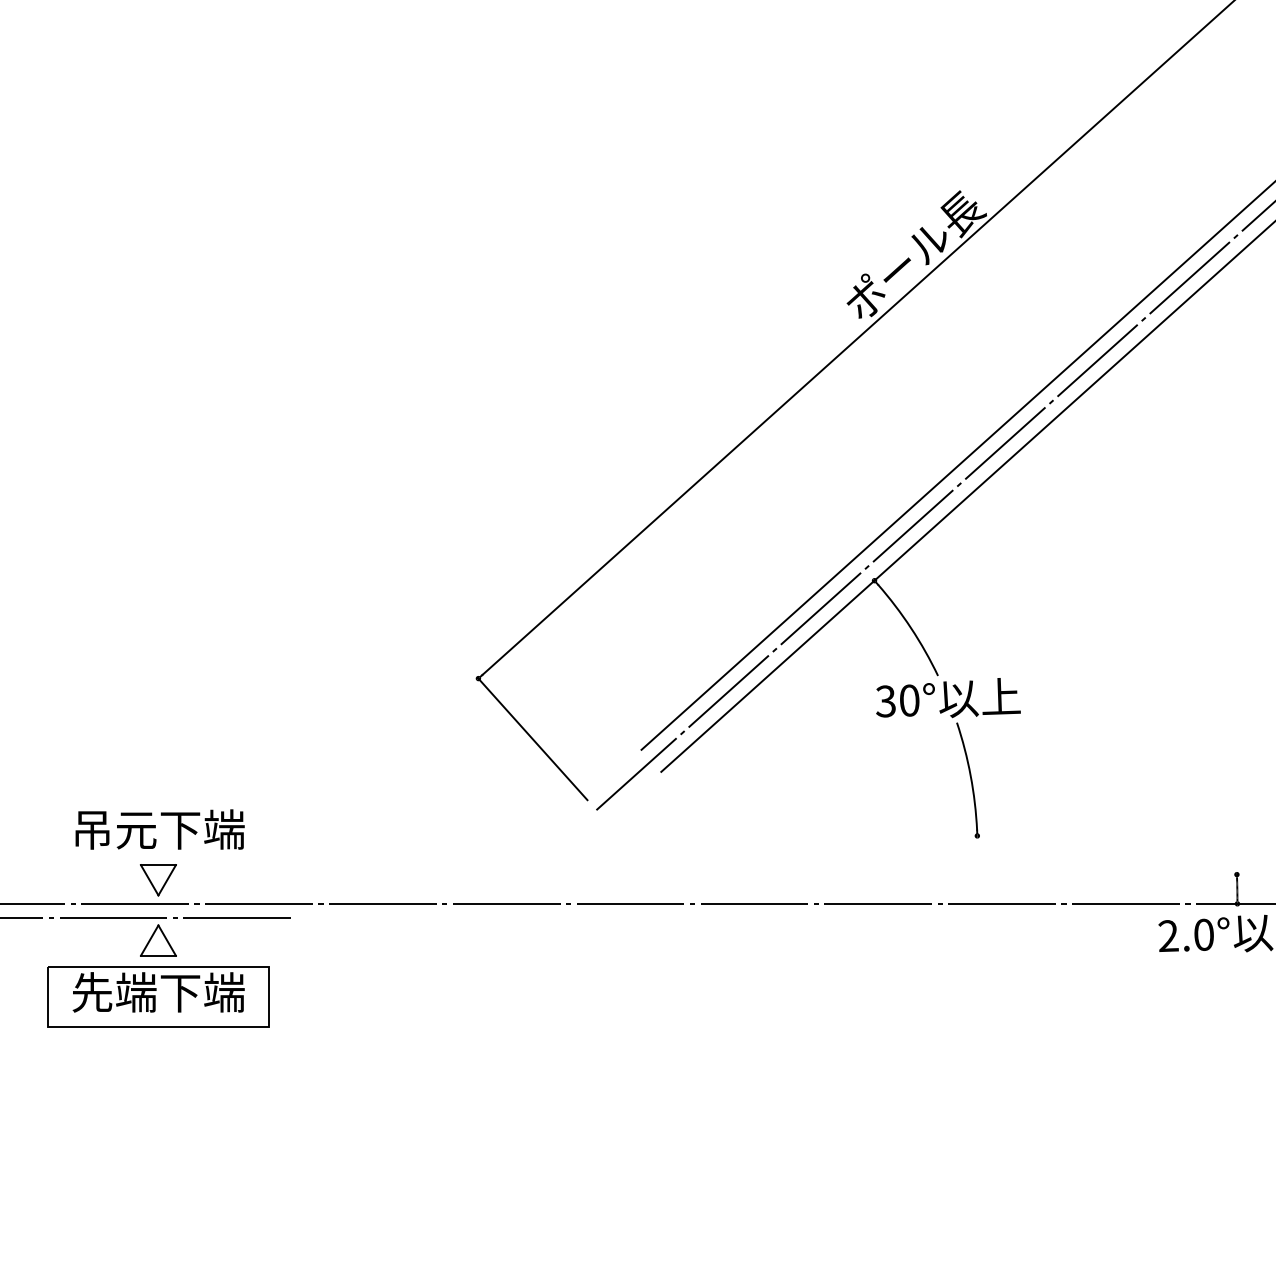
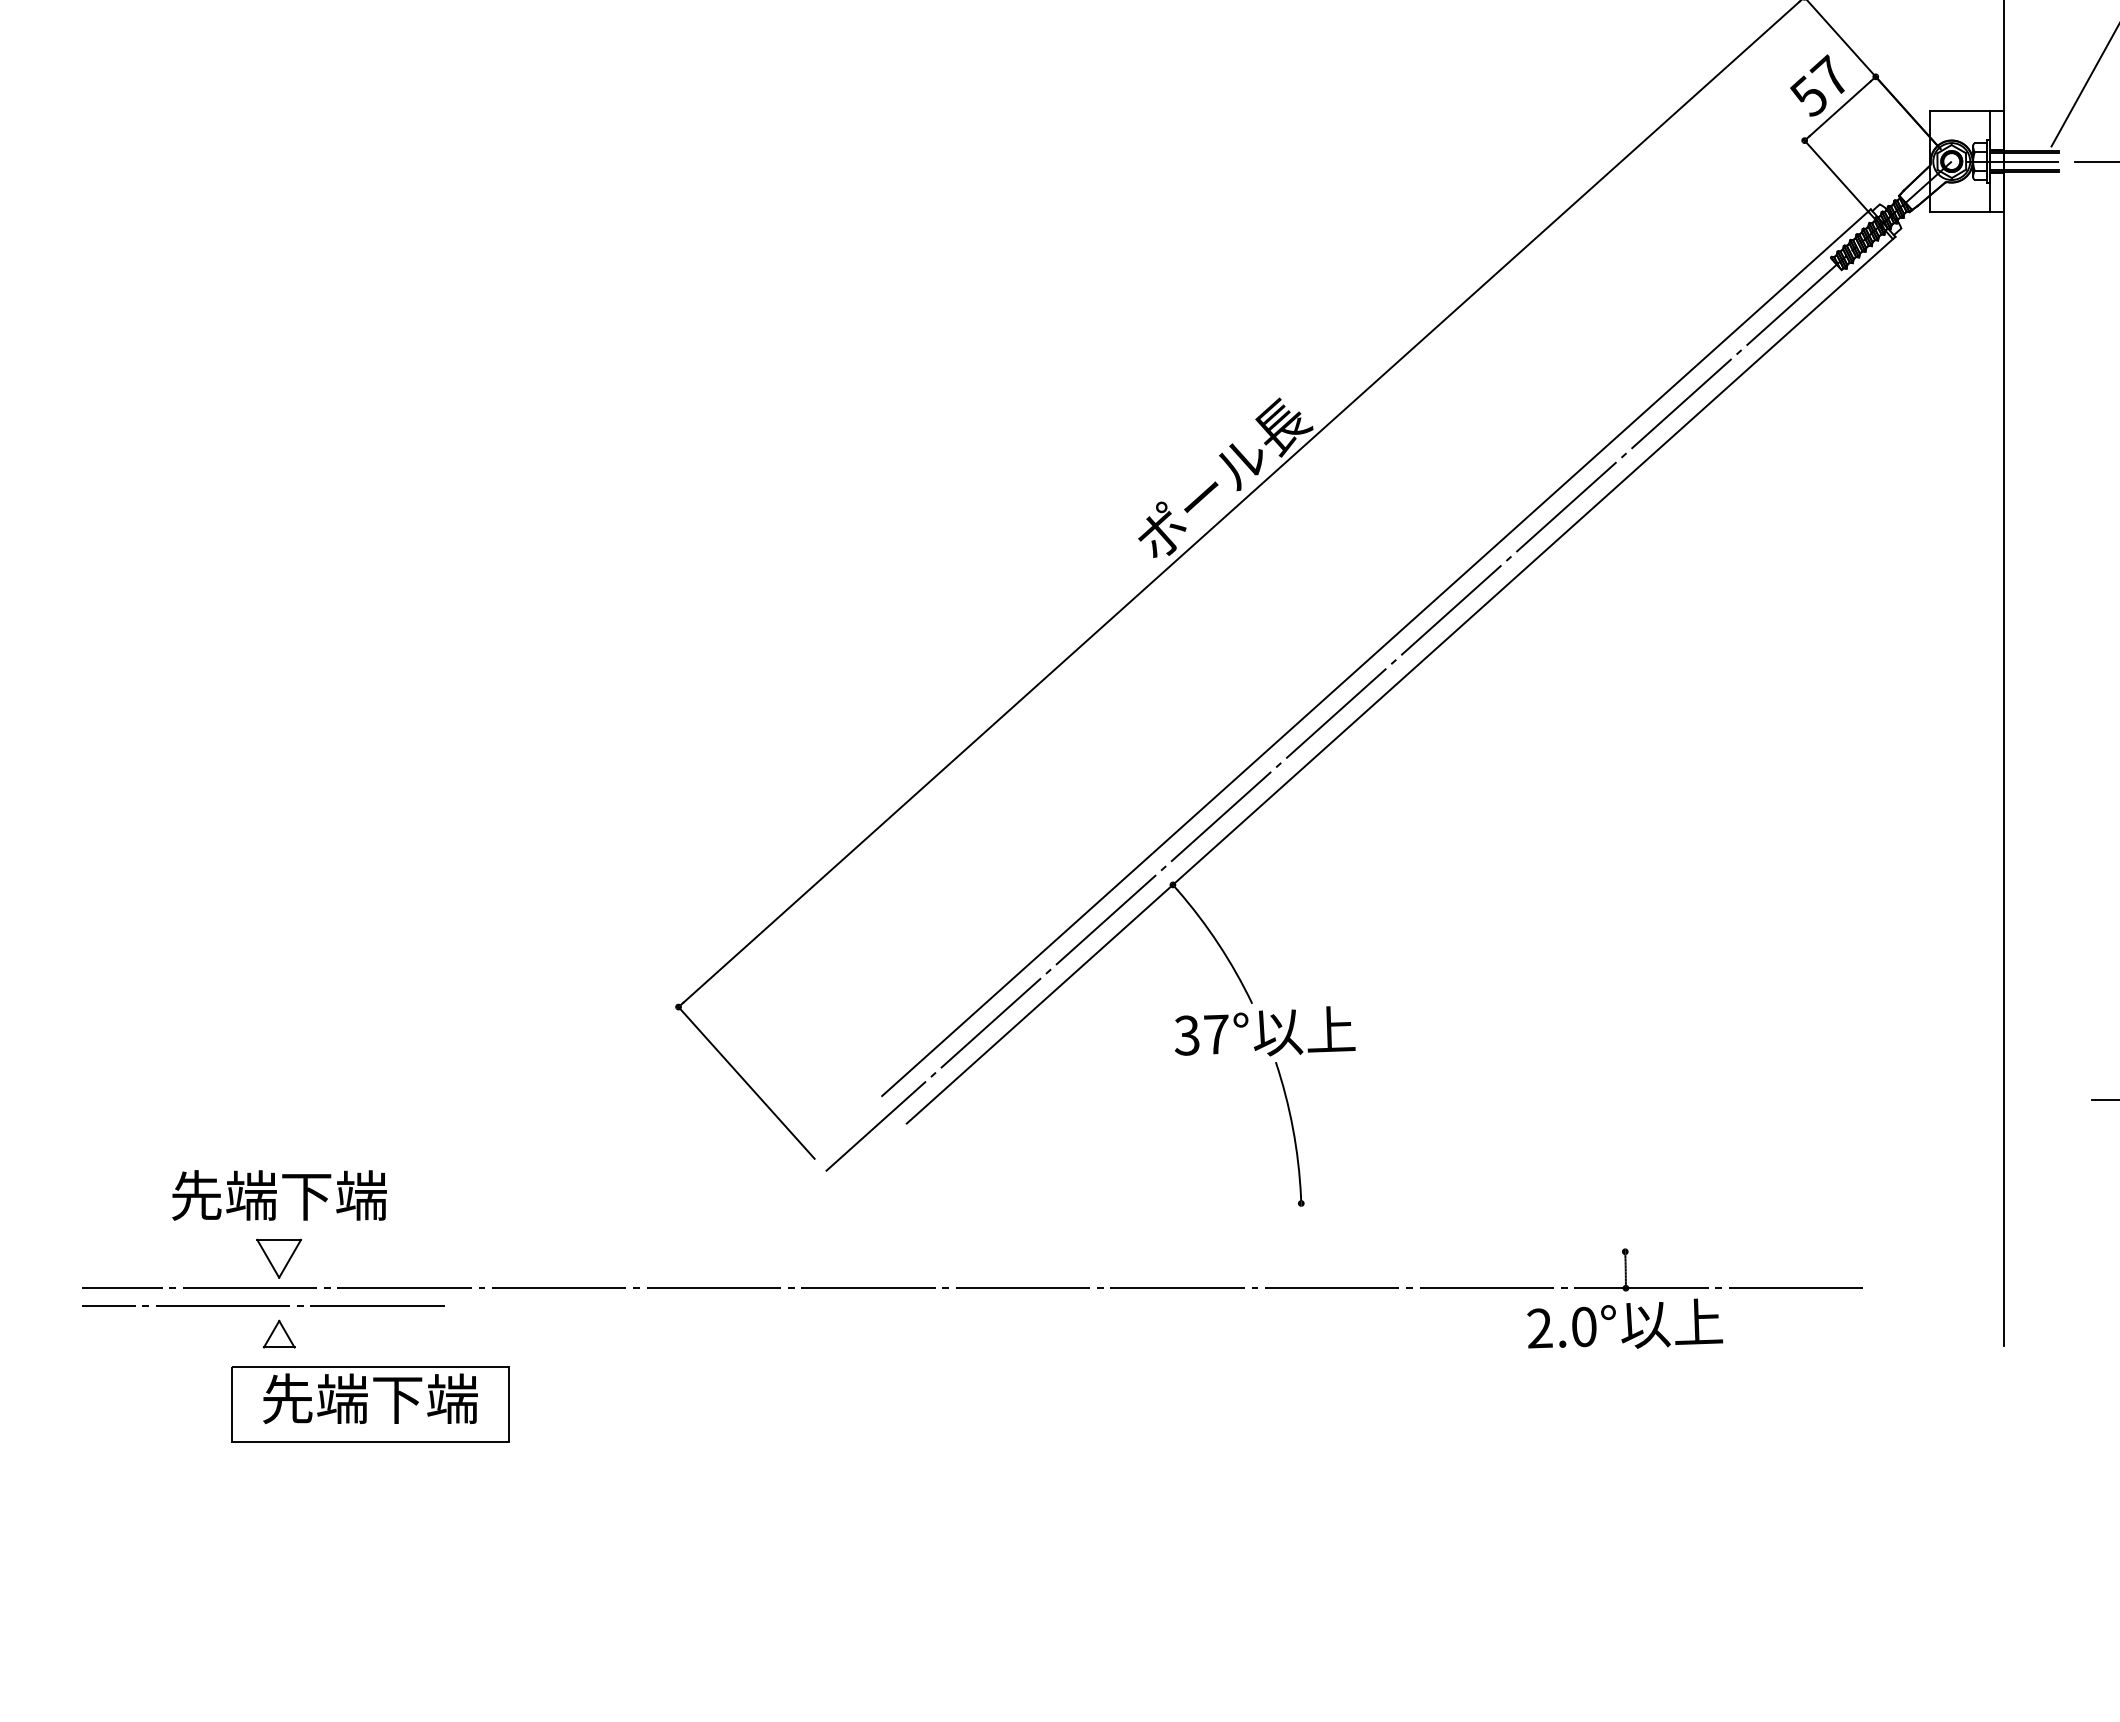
text: (909, 700) -> (1216, 1034), 30° -> 37°
text: (114, 829) -> (224, 1195), 吊元下端 -> 先端下端
part: (158, 940) -> (279, 1334), size x0.7
part: (158, 996) -> (370, 1404), moved

